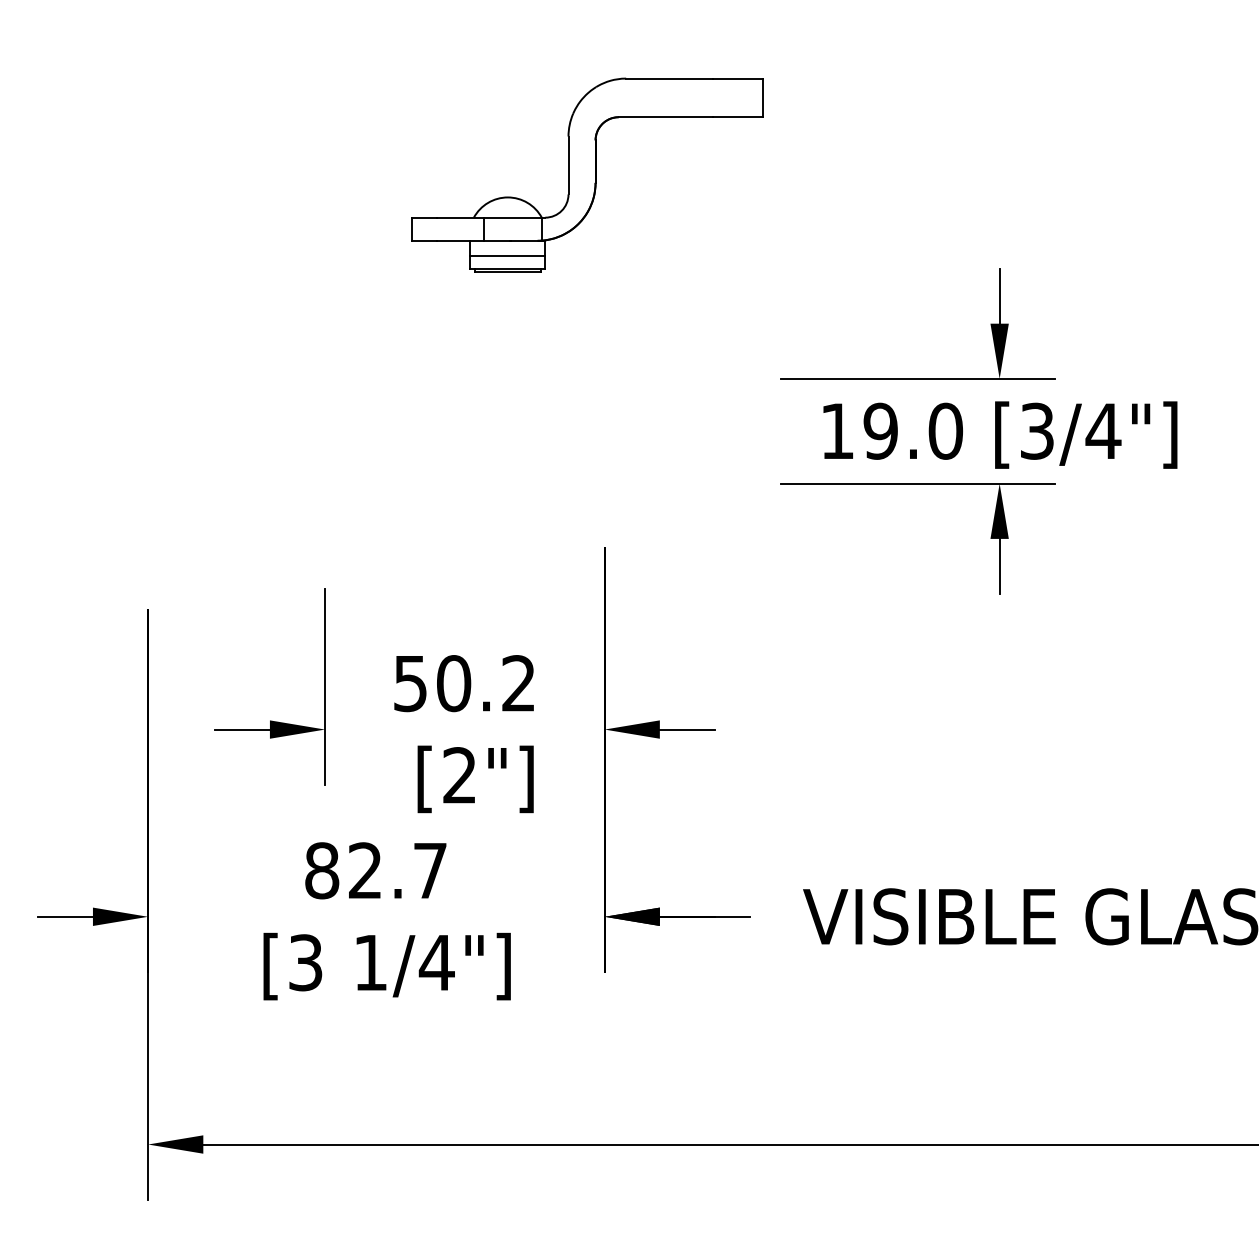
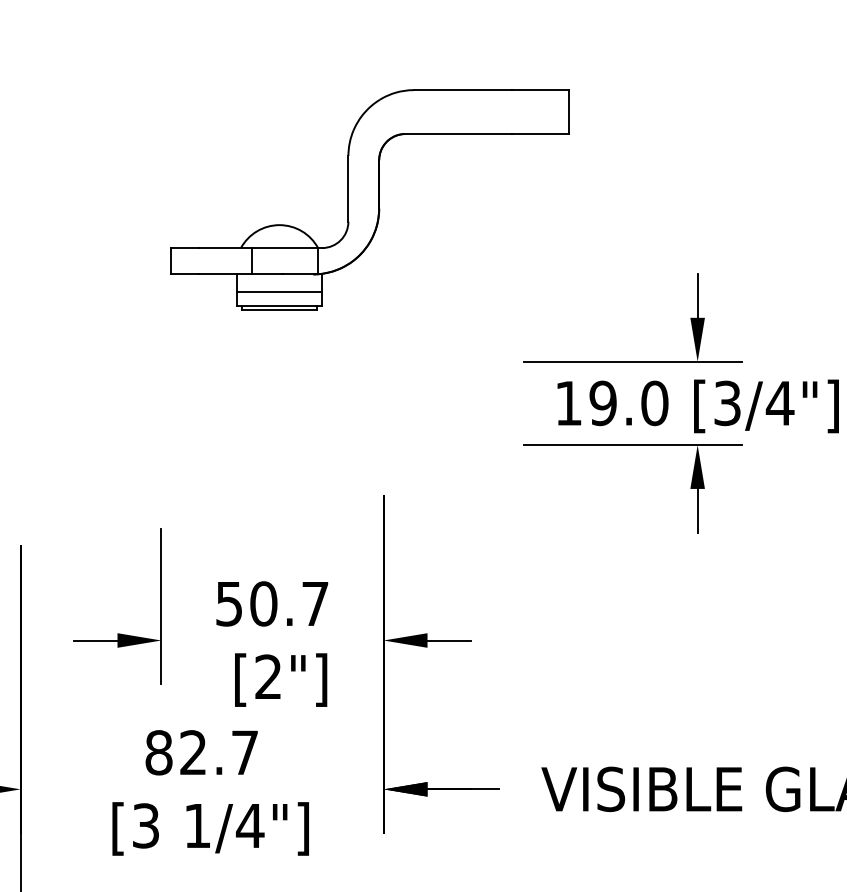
part: (587, 174) -> (369, 199), size x1.43
text: (518, 683) -> (315, 603), 50.2 -> 50.7

